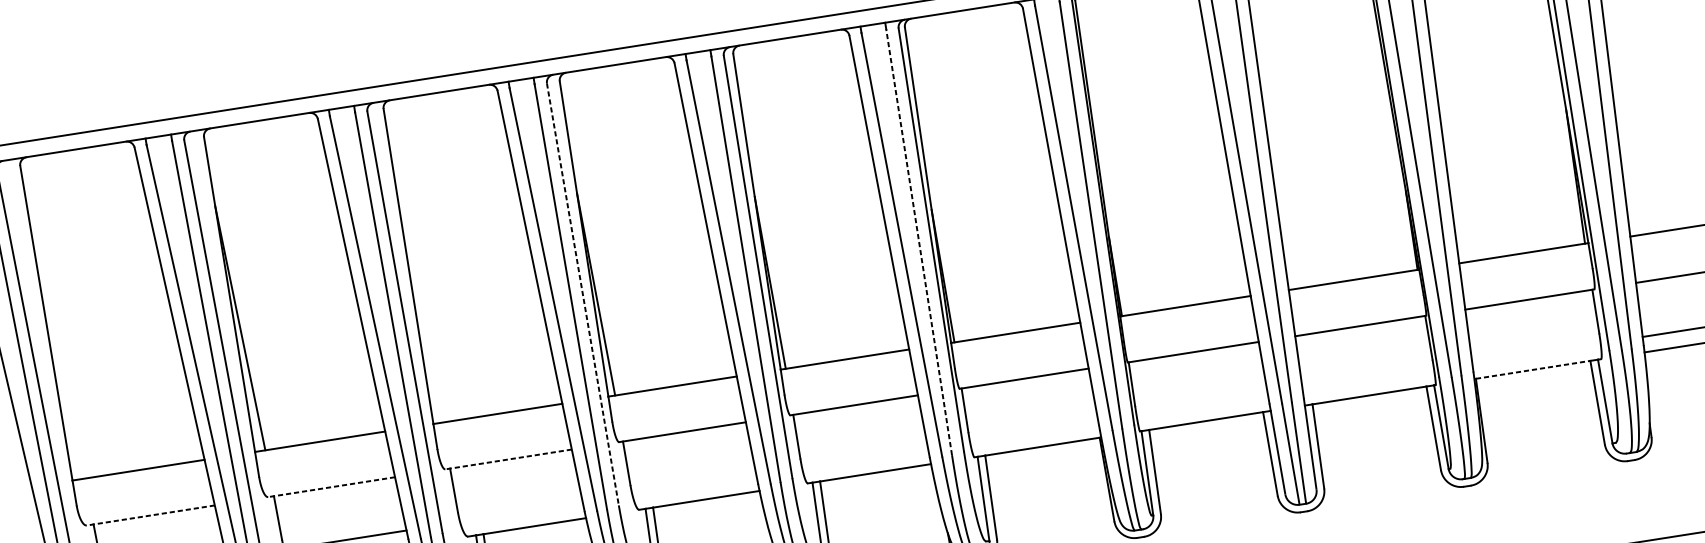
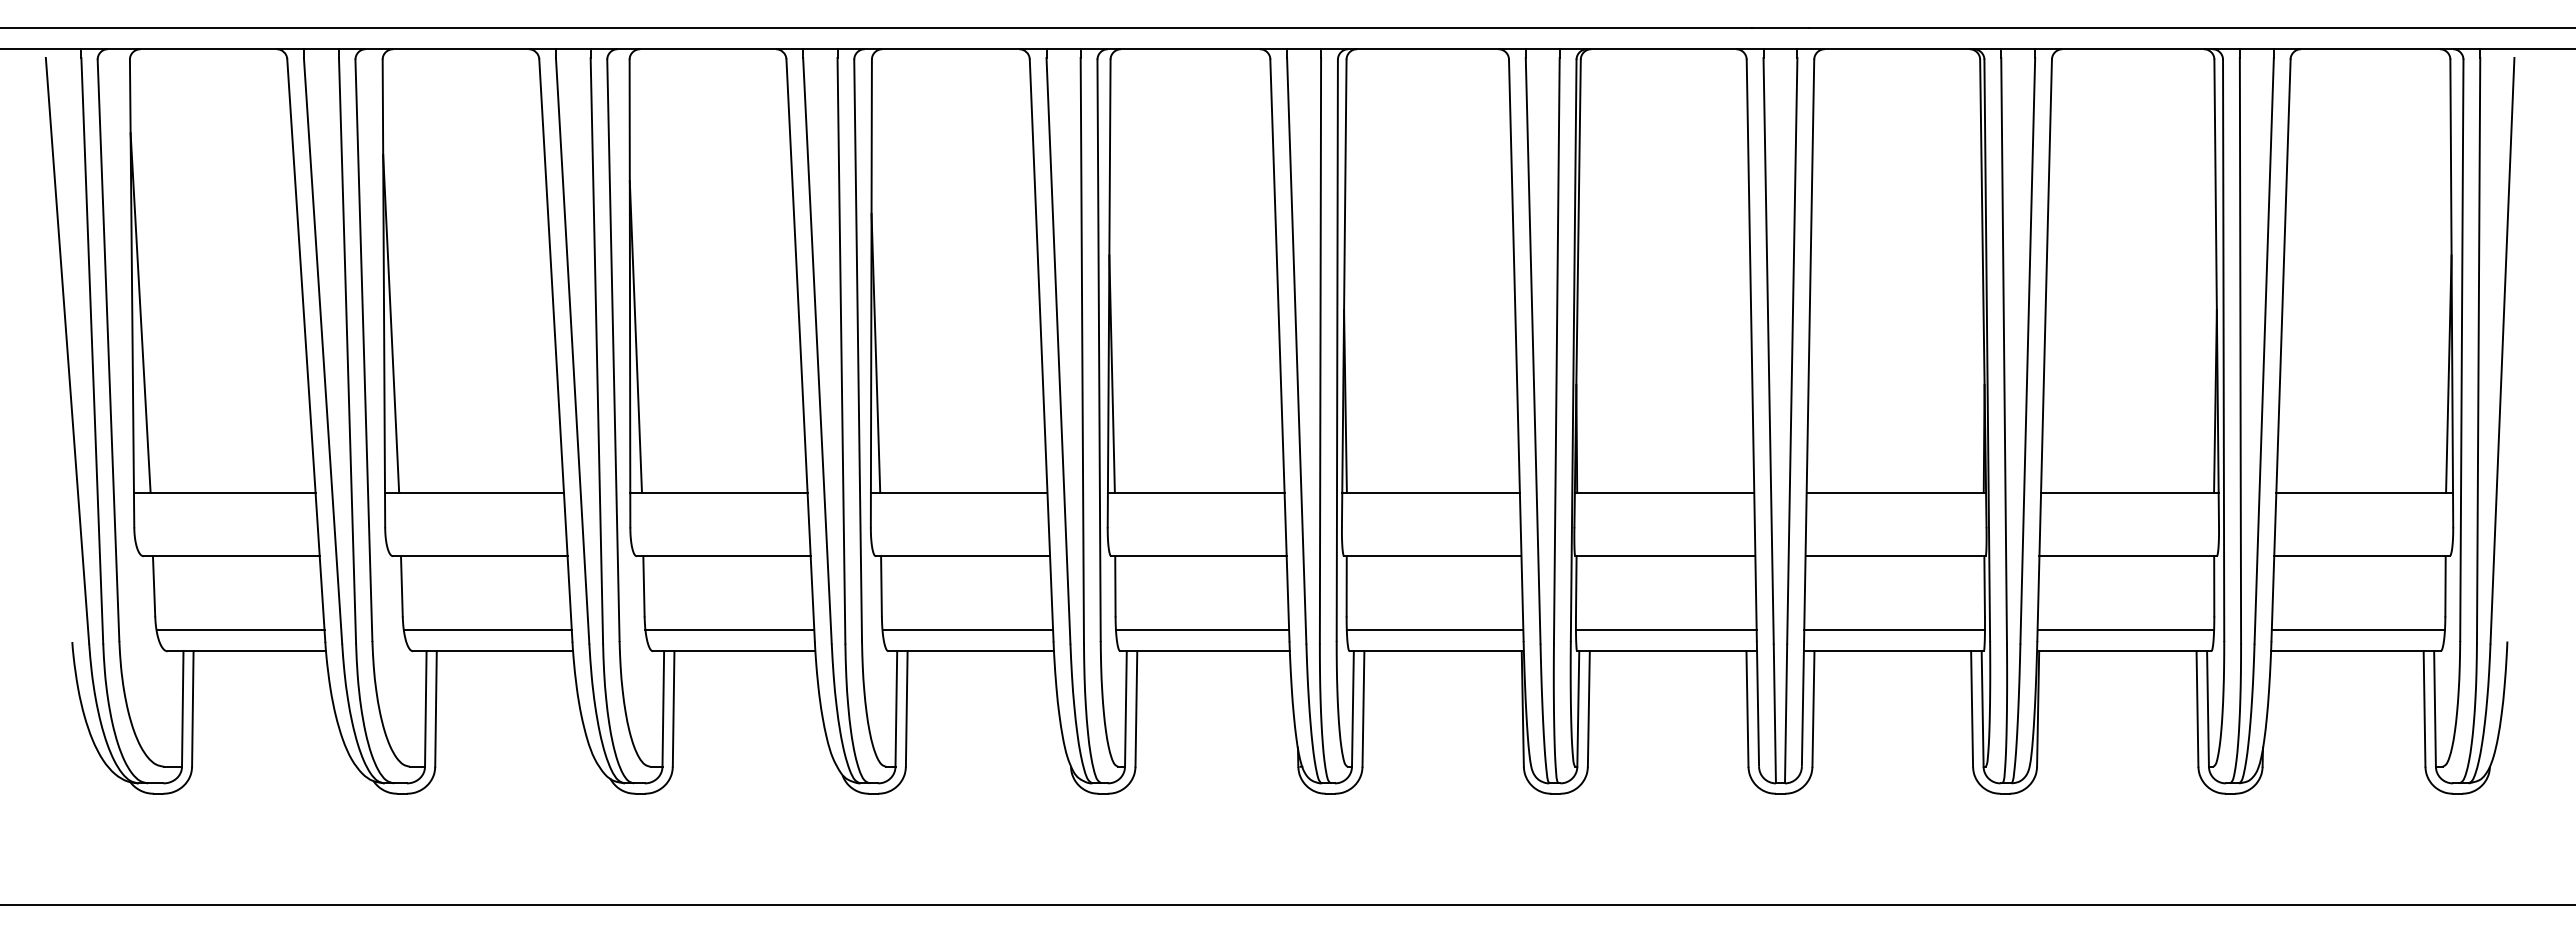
line: (919, 241) -> (1320, 350), dashed -> solid
line: (583, 294) -> (858, 350), dashed -> solid
line: (419, 309) -> (635, 336), added
line: (56, 348) -> (140, 312), added
line: (1536, 353) -> (2125, 630), added
line: (1532, 369) -> (2117, 651), dashed -> solid
line: (1368, 380) -> (1894, 630), added
line: (1201, 406) -> (1665, 630), added
line: (1033, 432) -> (1434, 630), added
line: (865, 458) -> (1202, 630), added
line: (508, 459) -> (723, 556), dashed -> solid
line: (694, 485) -> (967, 630), added
line: (331, 487) -> (479, 556), dashed -> solid
line: (521, 512) -> (729, 630), added
line: (150, 515) -> (231, 556), dashed -> solid

